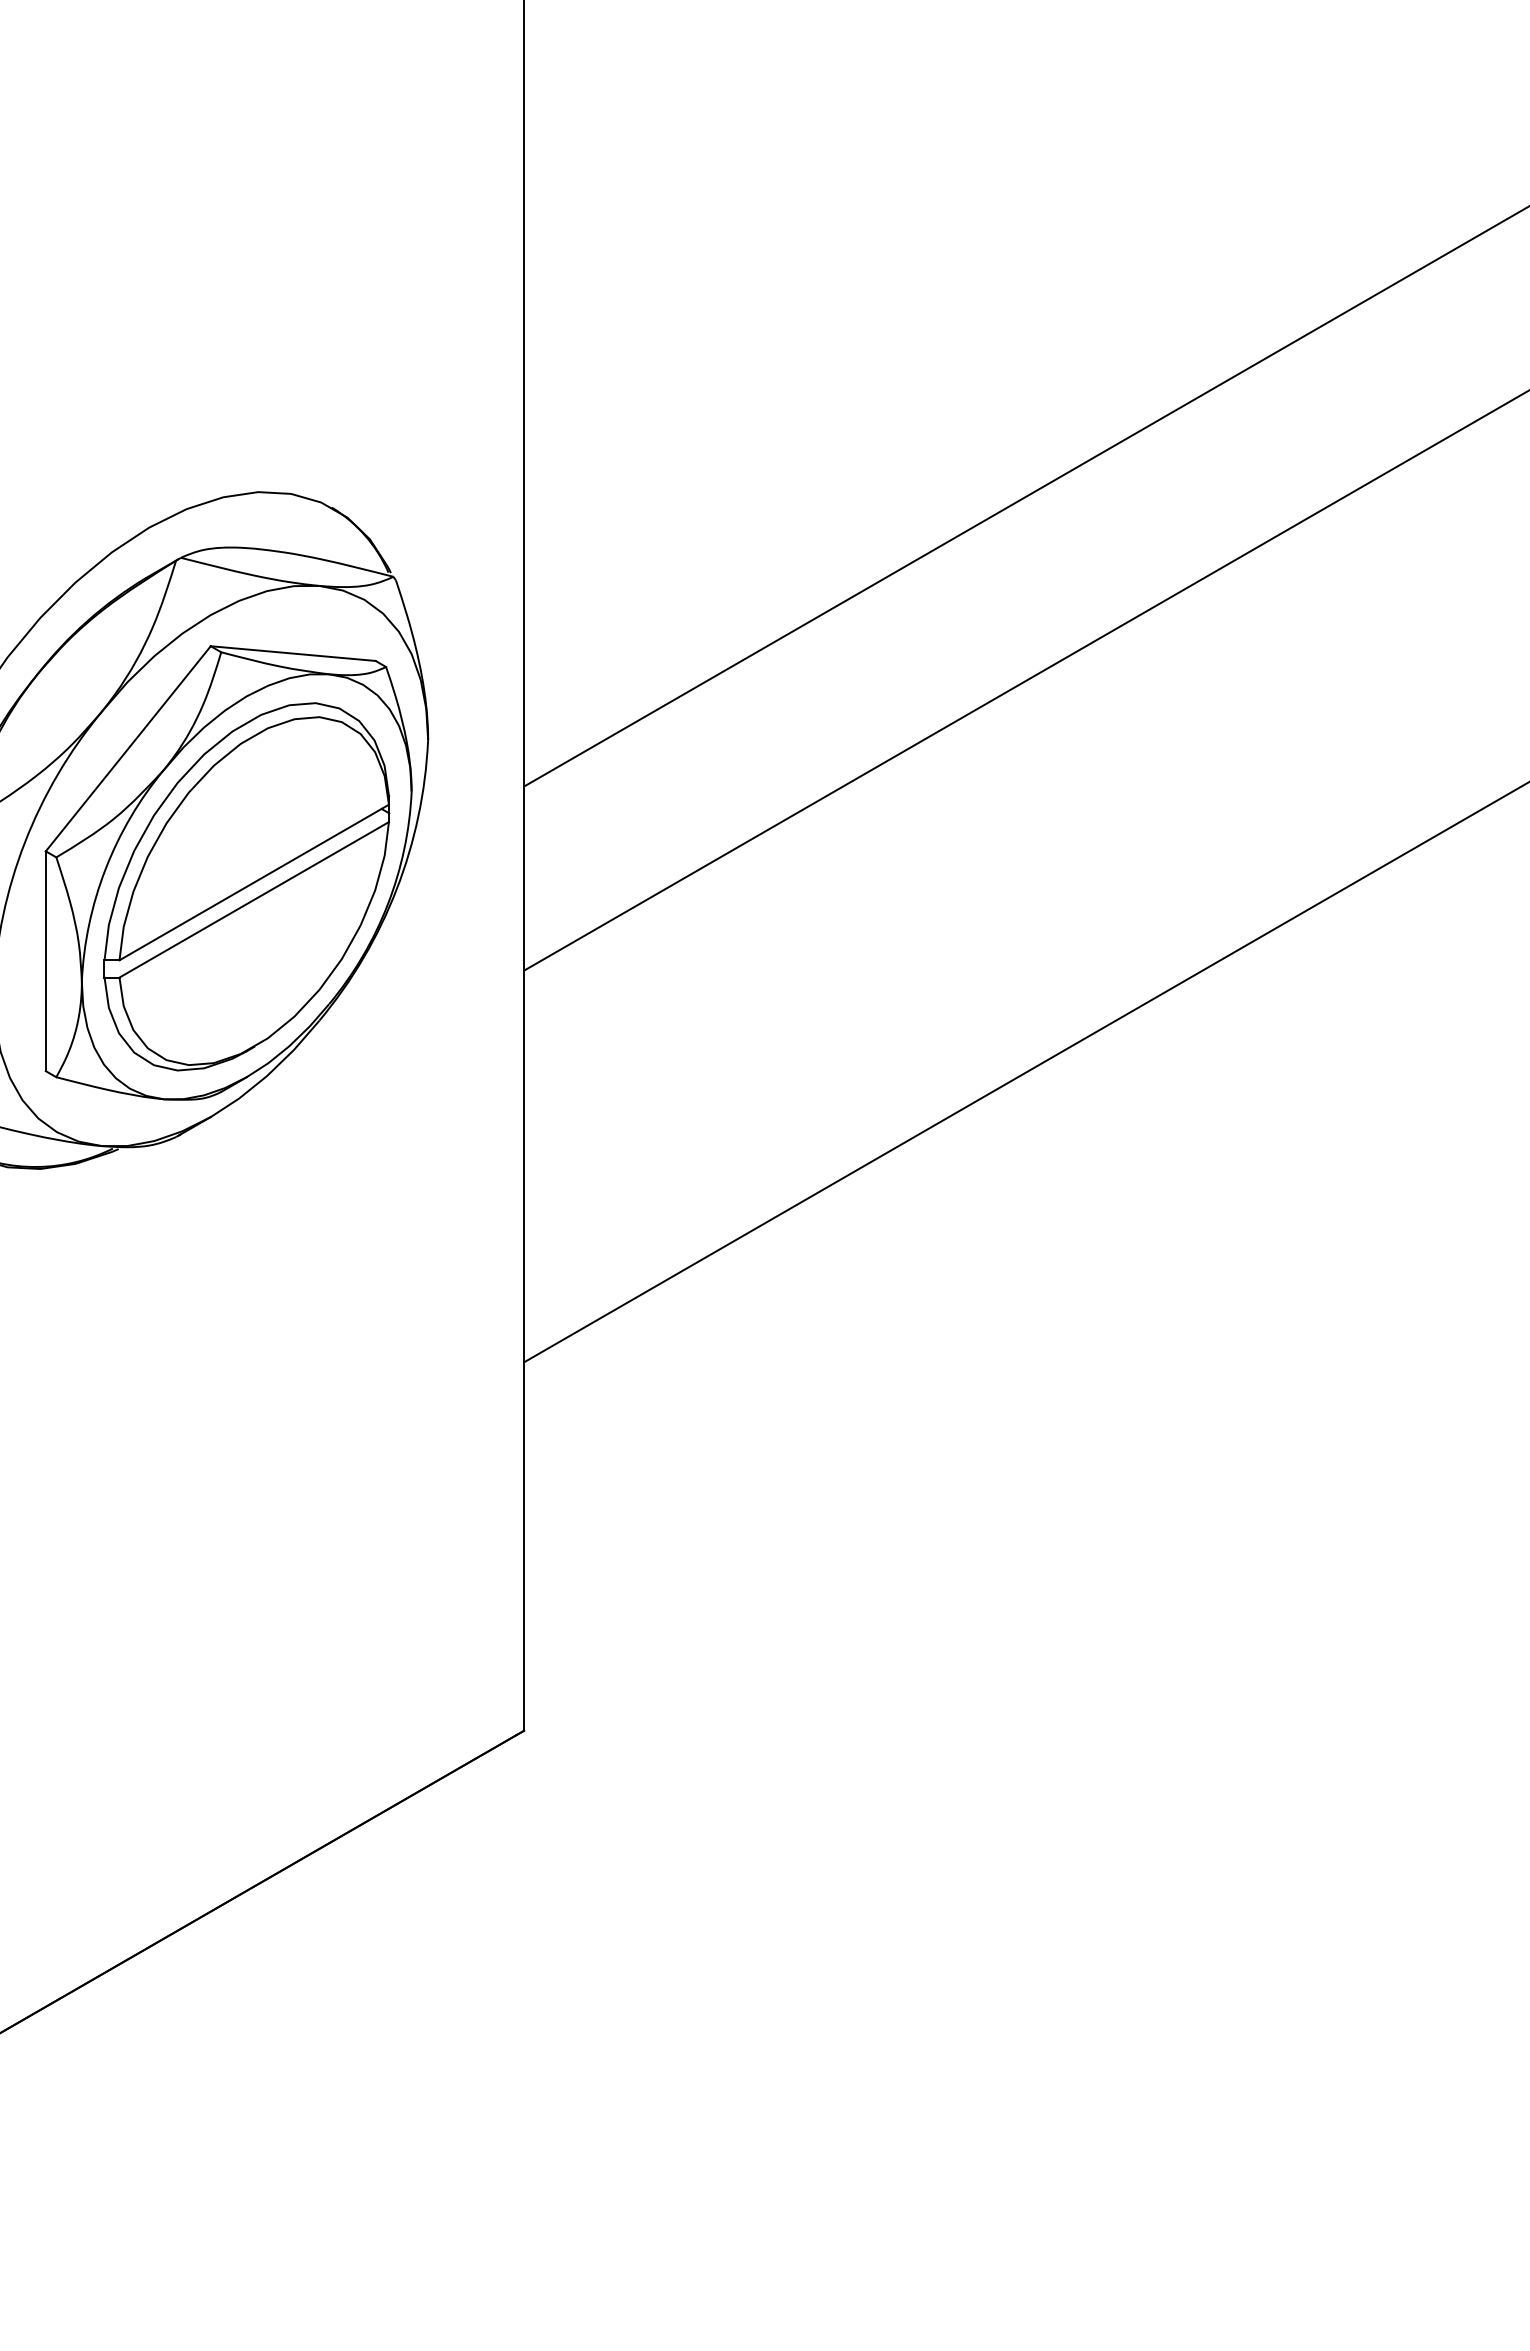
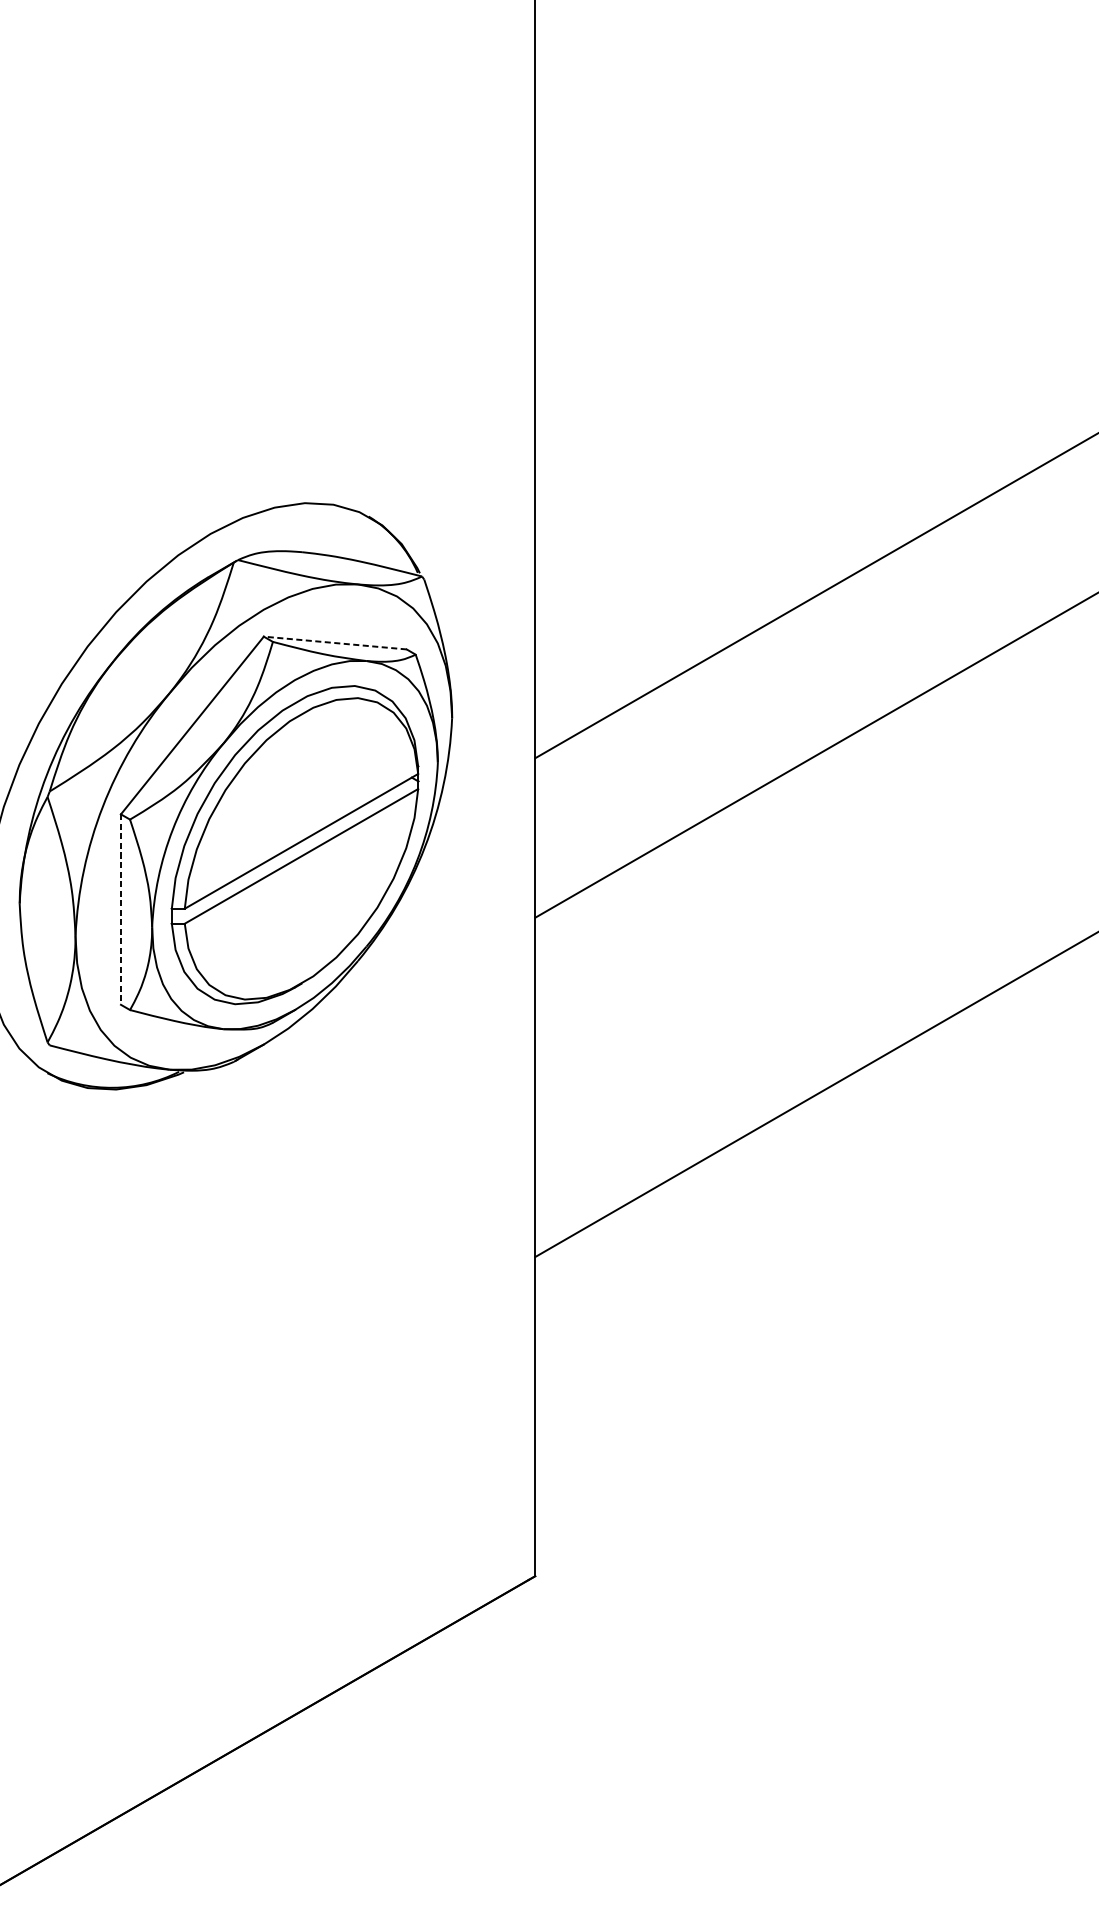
line: (293, 653) -> (335, 642), solid -> dashed
line: (45, 961) -> (120, 909), solid -> dashed

